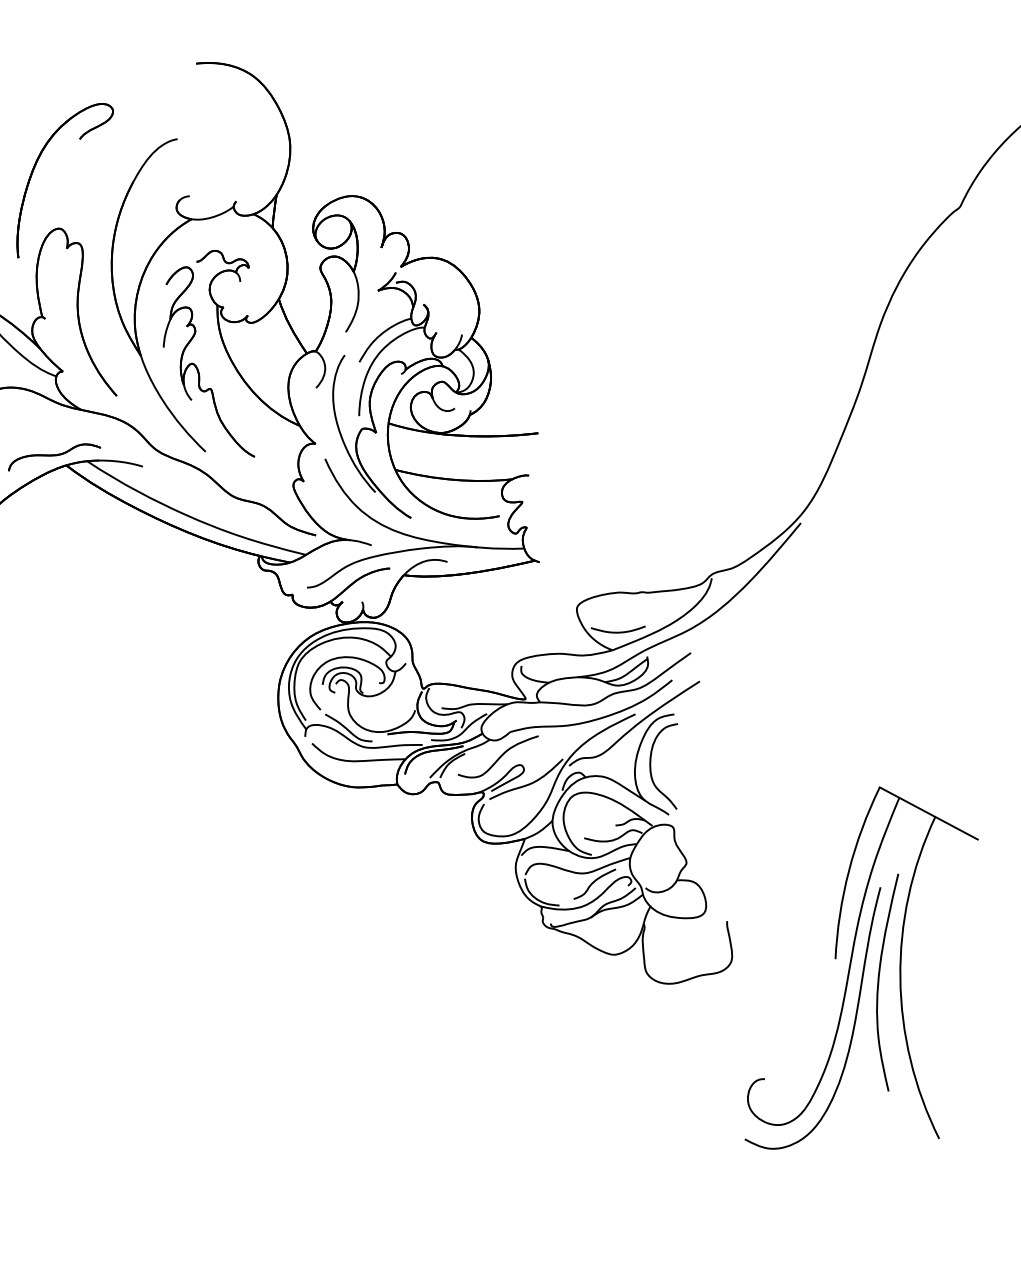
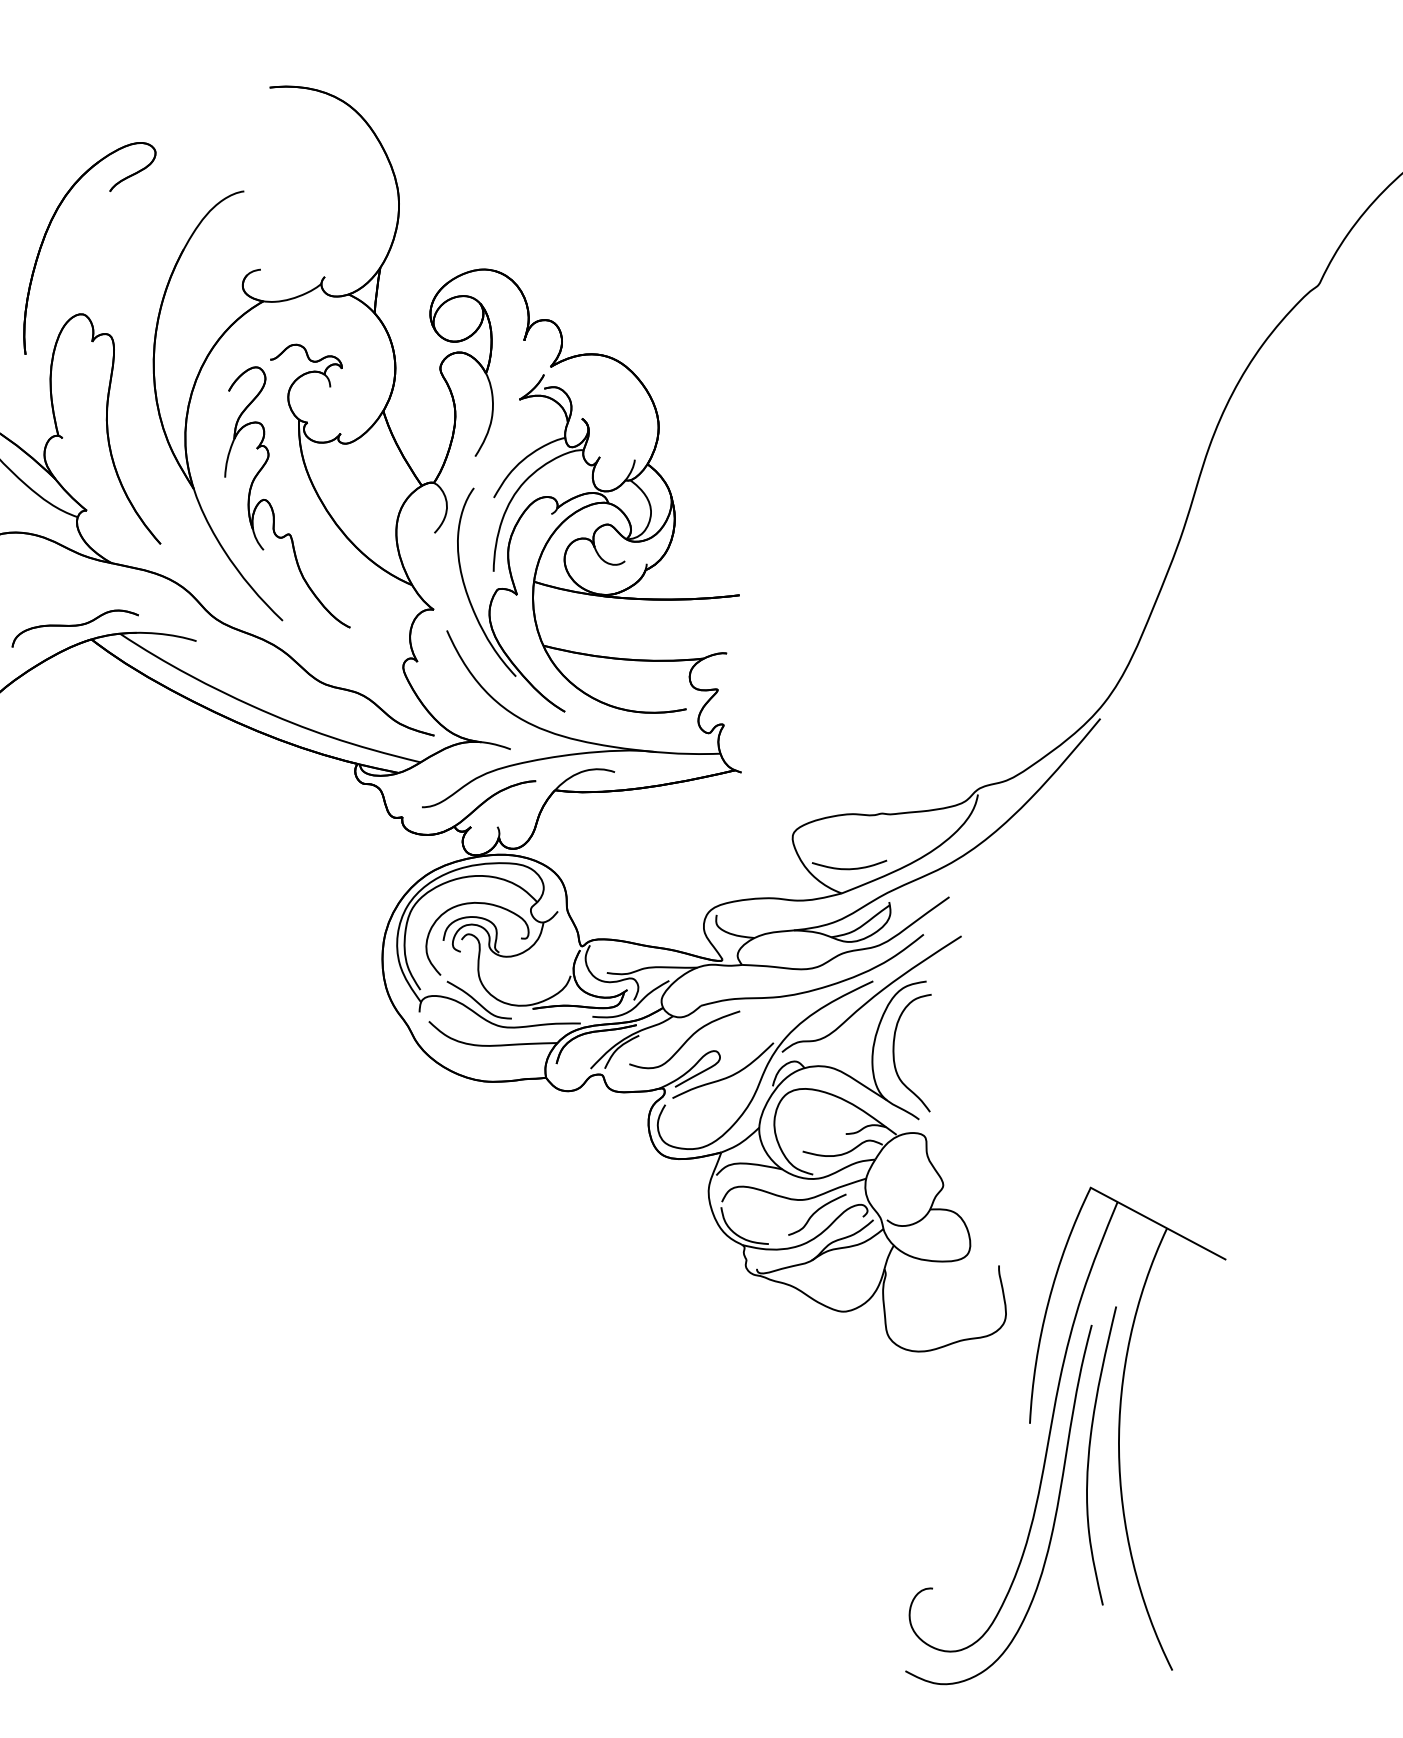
part: (861, 967) -> (1065, 1435), moved

